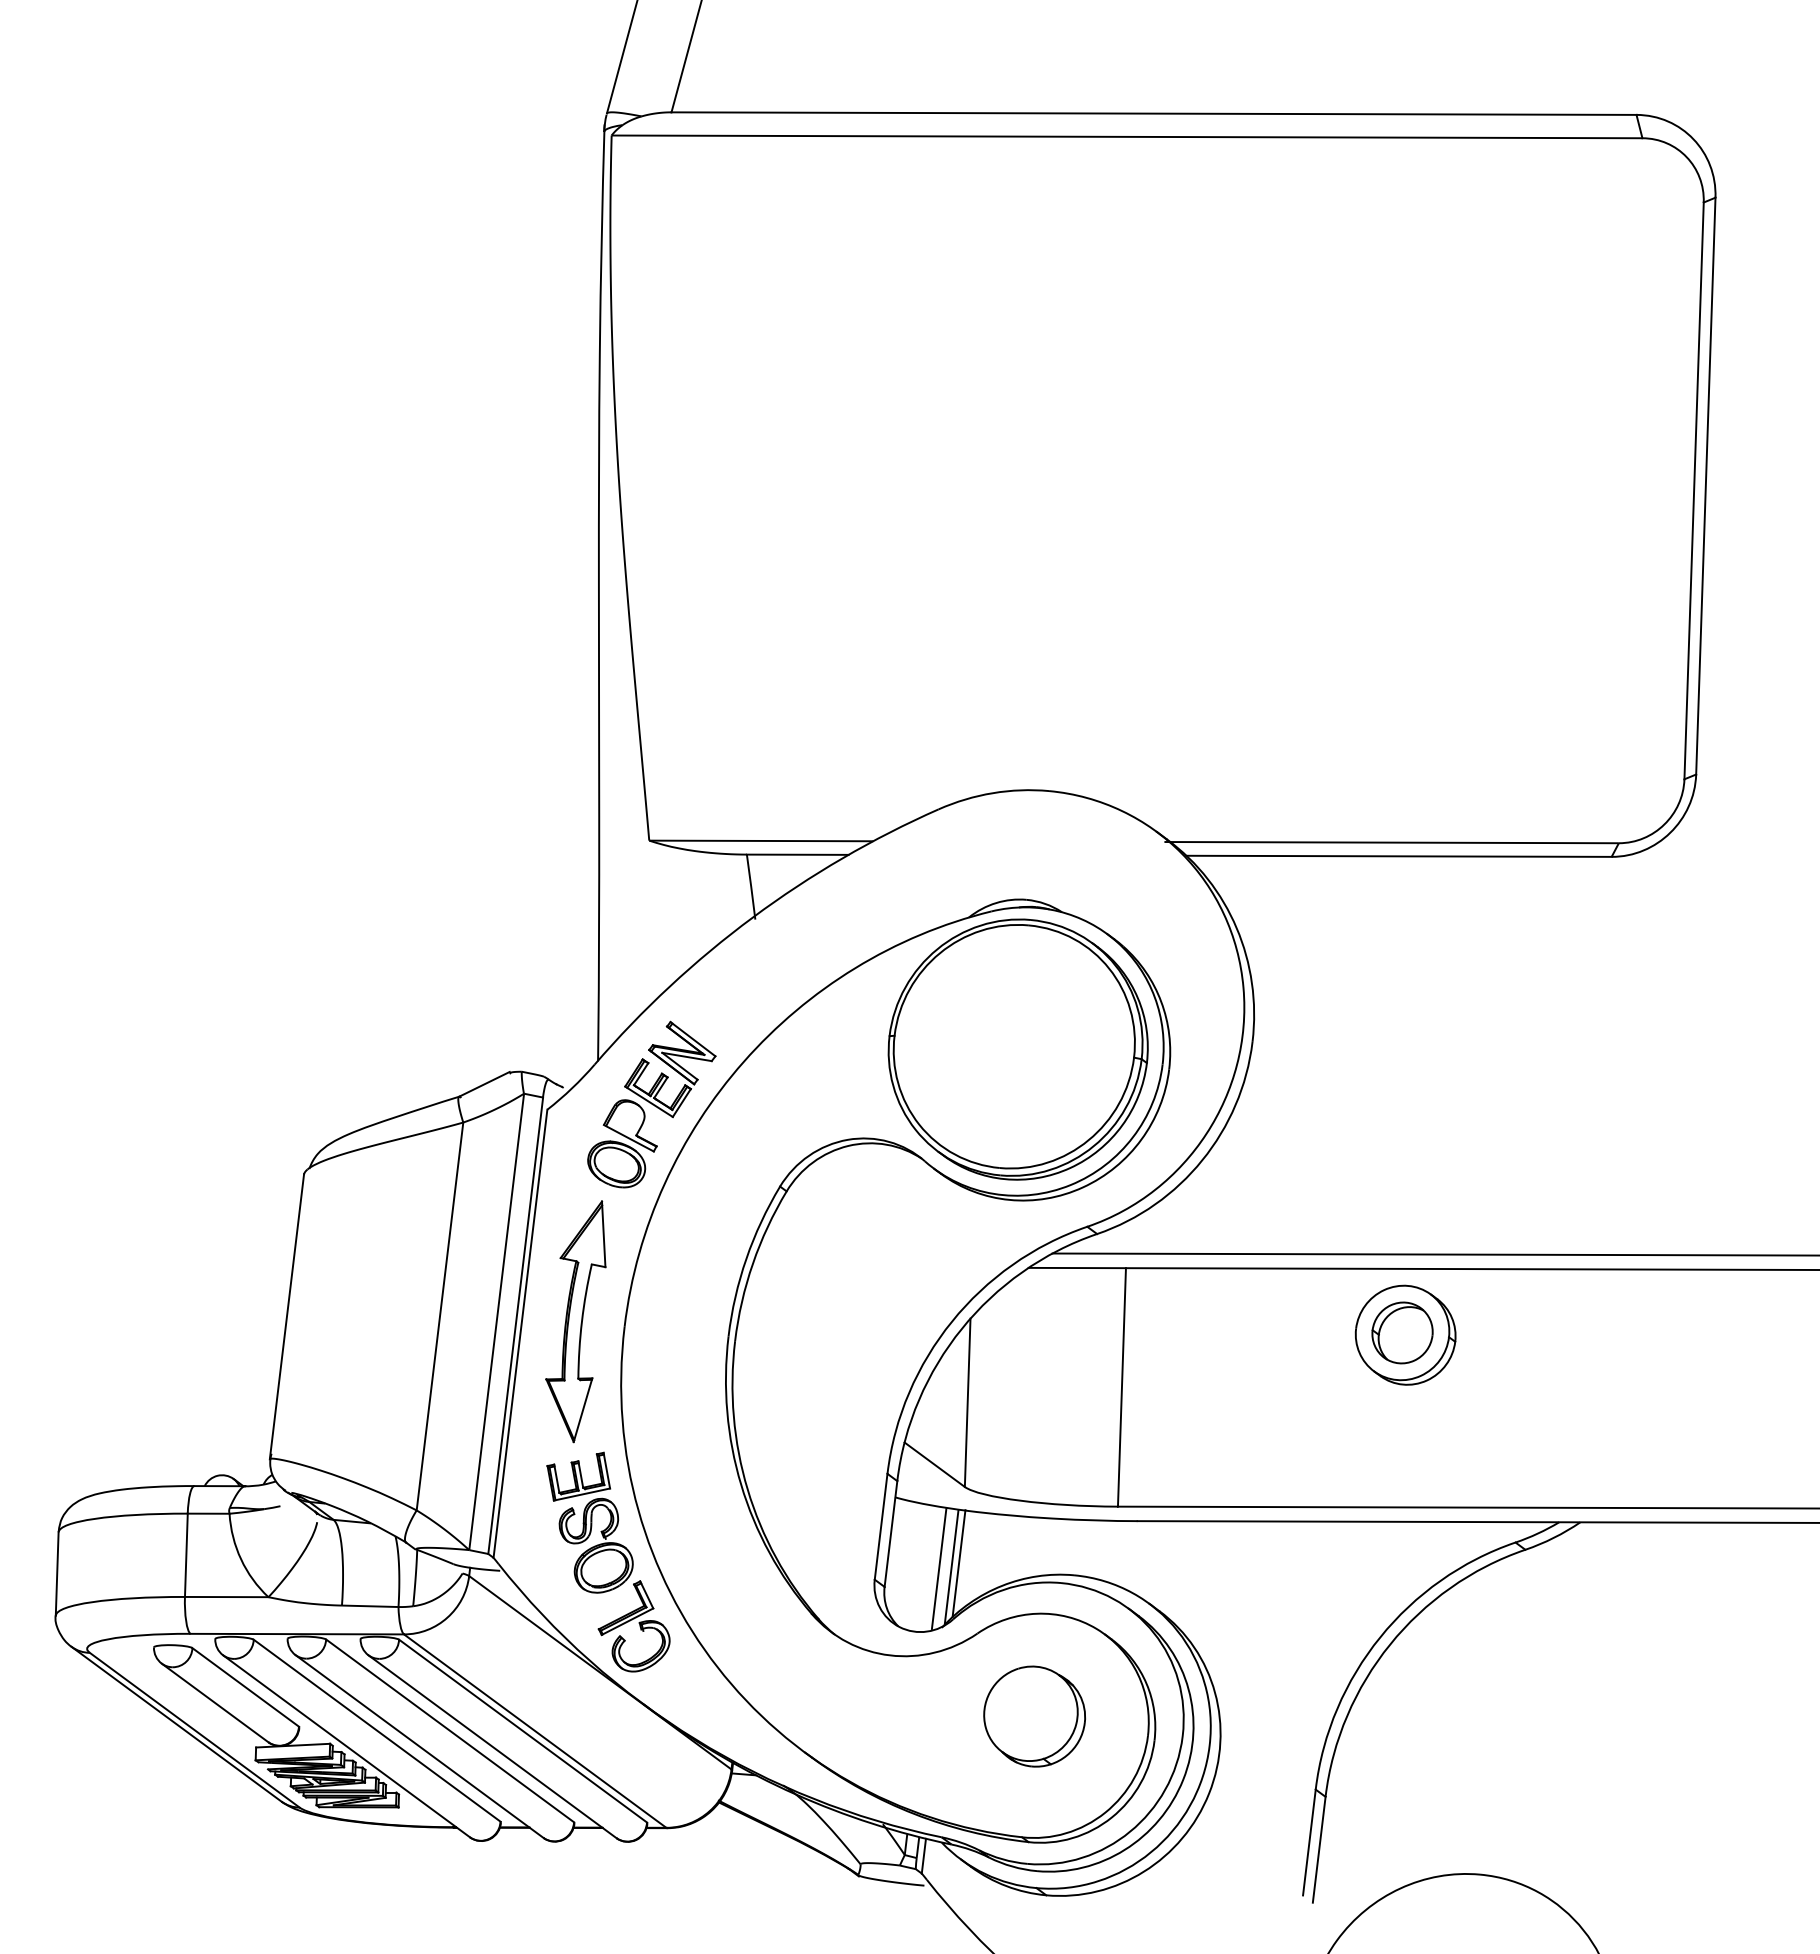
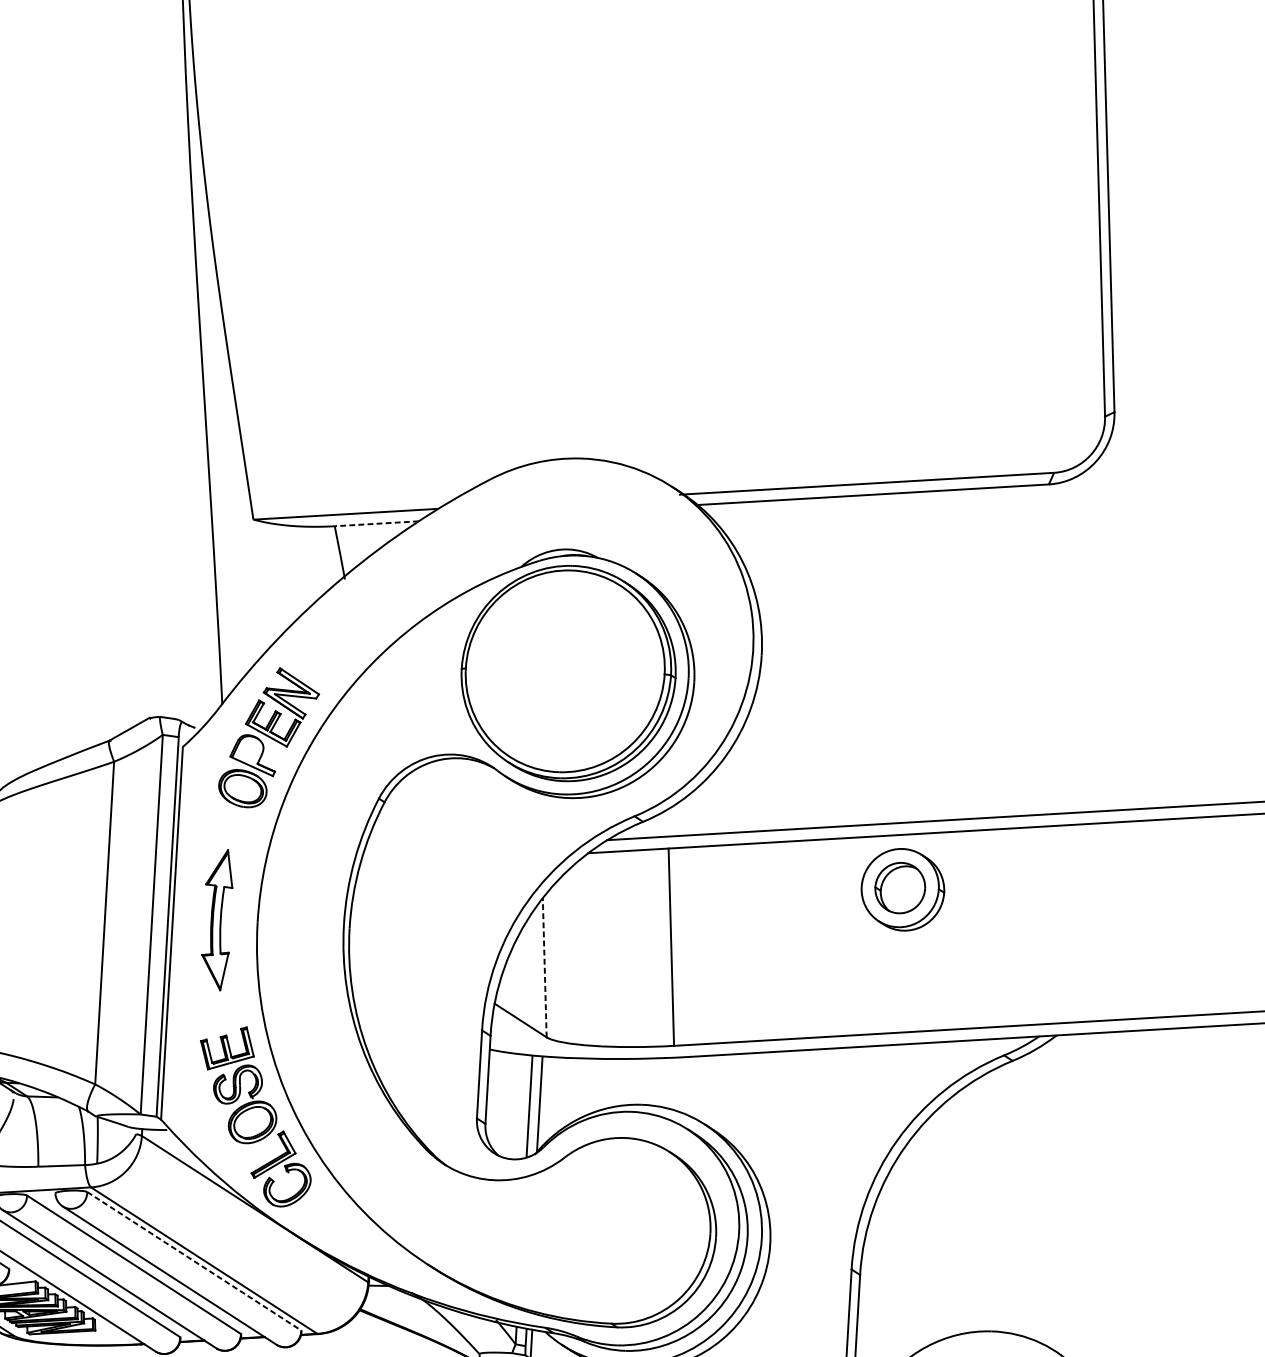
line: (797, 854) -> (376, 523), solid -> dashed
part: (575, 1321) -> (216, 920), size x0.7
line: (967, 1402) -> (544, 967), solid -> dashed
line: (958, 1563) -> (545, 1100), removed
part: (1034, 1716) -> (615, 1223), removed
line: (523, 1731) -> (194, 1261), solid -> dashed

